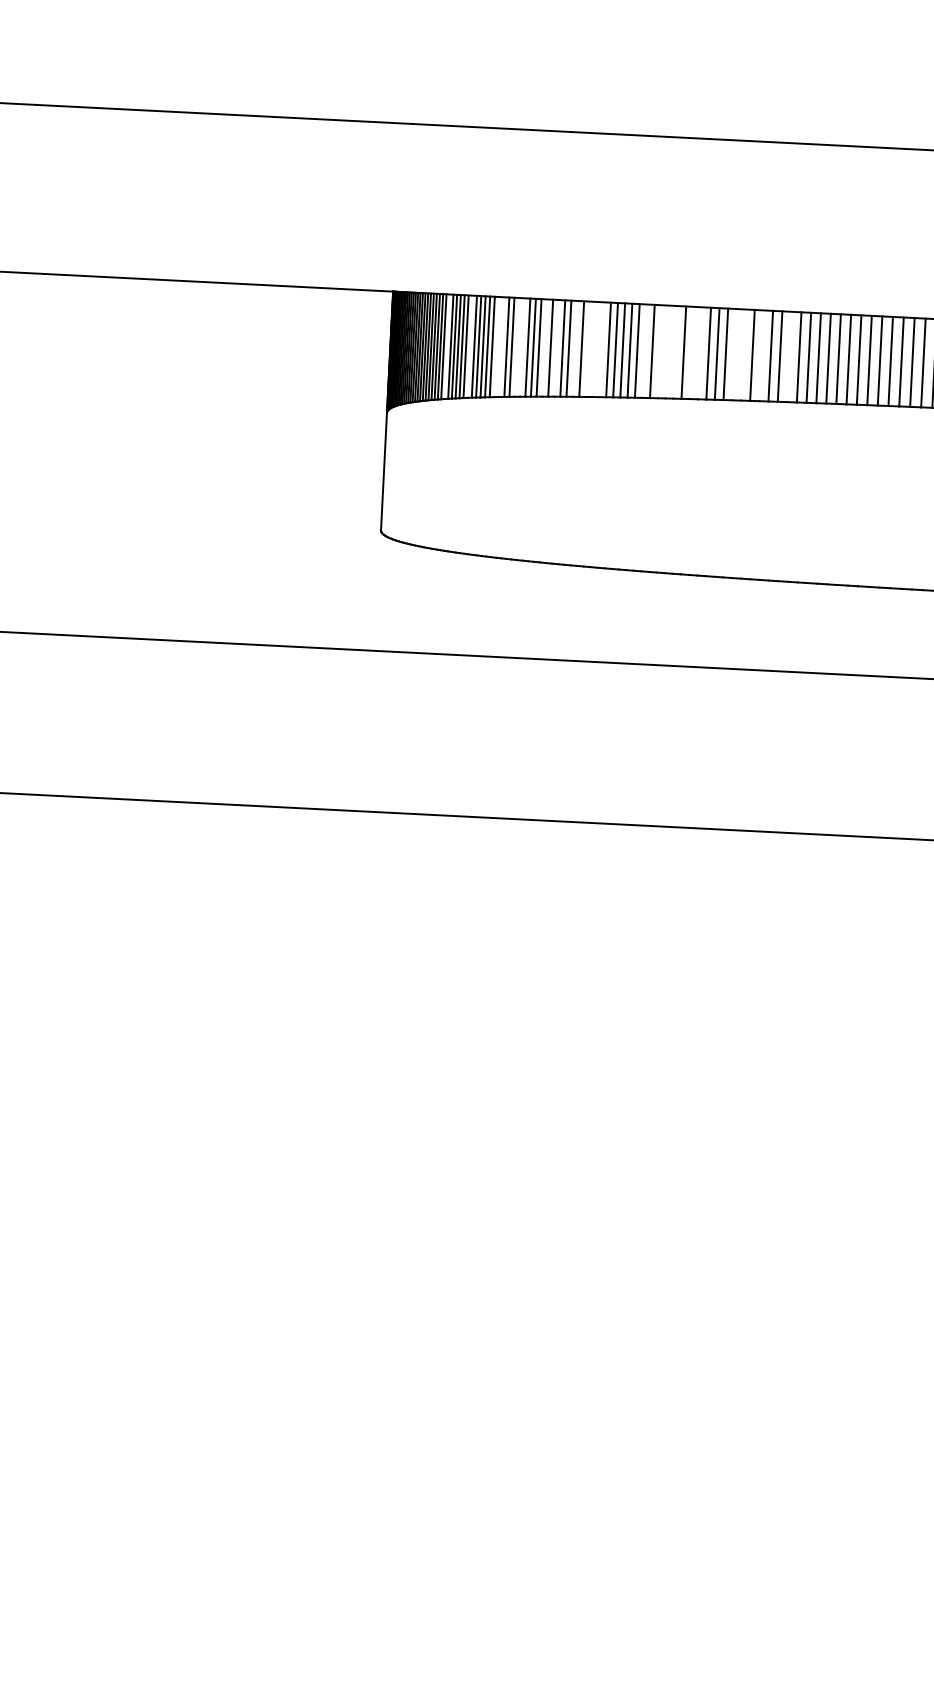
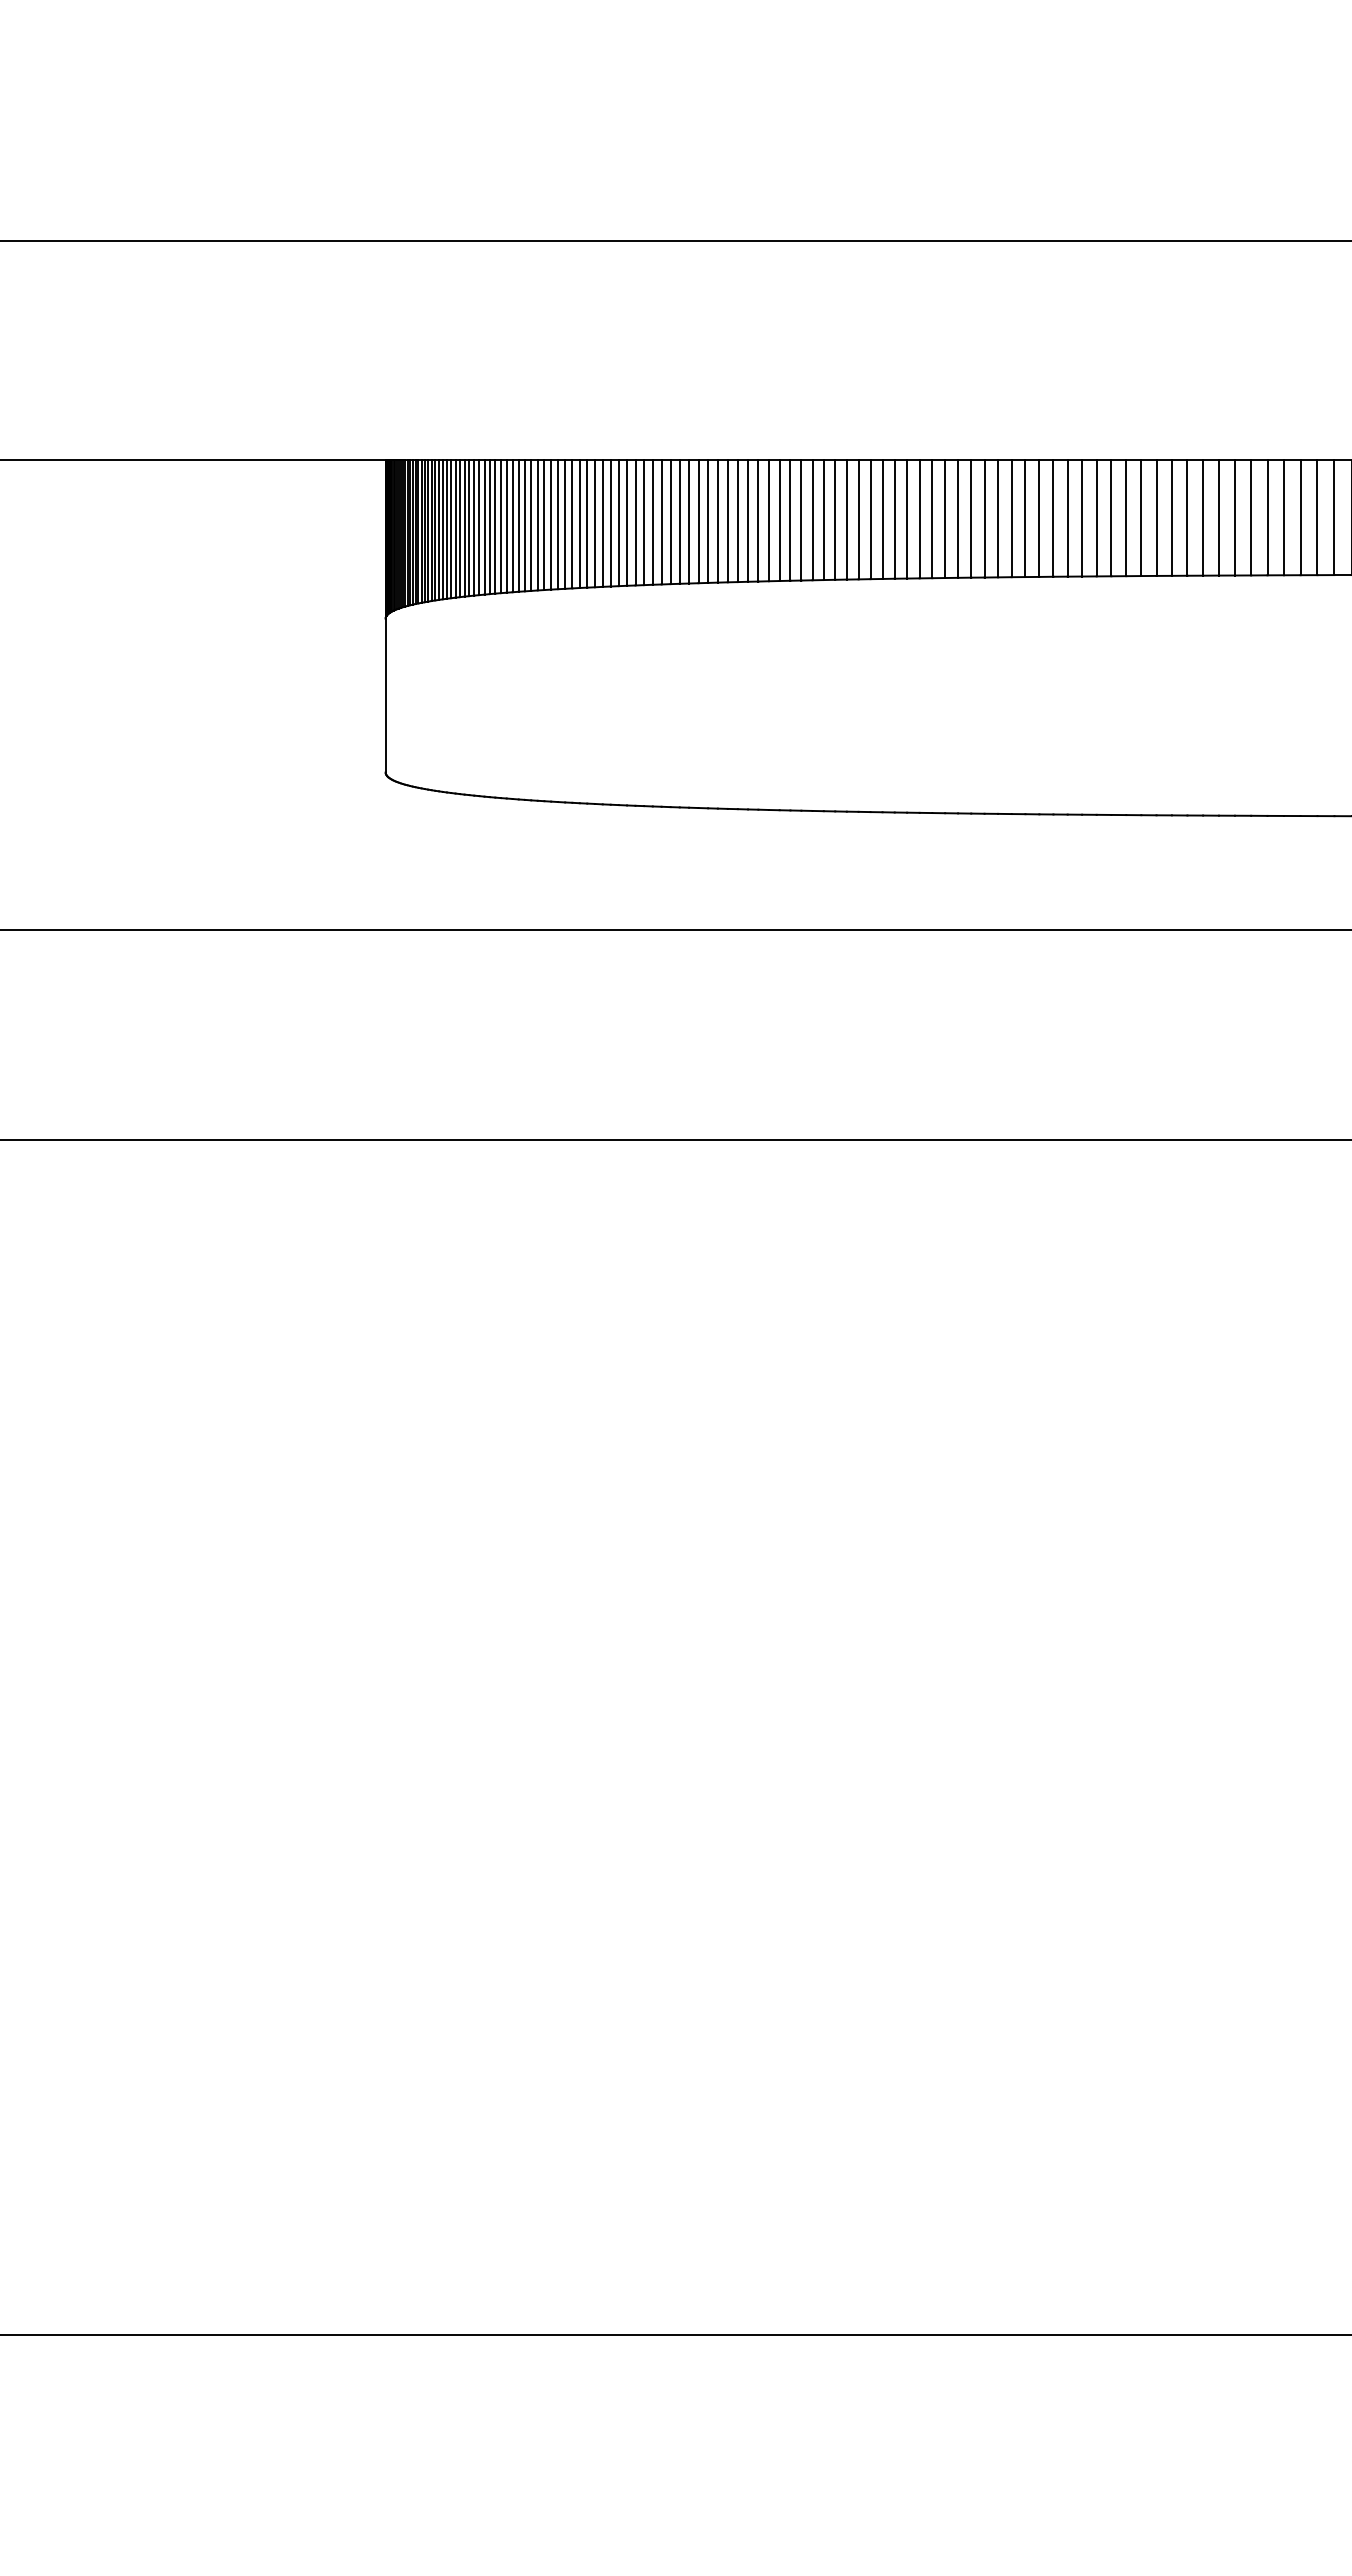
line: (447, 346) -> (460, 528), added
line: (469, 346) -> (489, 527), added
line: (496, 346) -> (524, 525), added
line: (502, 347) -> (531, 525), added
line: (517, 347) -> (551, 524), added
line: (522, 347) -> (558, 524), added
line: (545, 347) -> (587, 523), added
line: (556, 348) -> (602, 523), added
line: (575, 348) -> (627, 522), added
line: (588, 349) -> (644, 522), added
line: (594, 349) -> (652, 522), added
line: (601, 349) -> (661, 522), added
line: (644, 351) -> (717, 521), added
line: (659, 351) -> (737, 521), added
line: (668, 351) -> (748, 520), added
line: (675, 351) -> (758, 520), added
line: (691, 352) -> (779, 520), added
line: (700, 353) -> (790, 520), added
line: (734, 354) -> (835, 519), added
line: (743, 354) -> (846, 519), added
line: (761, 355) -> (870, 519), added
line: (789, 356) -> (907, 519), added

